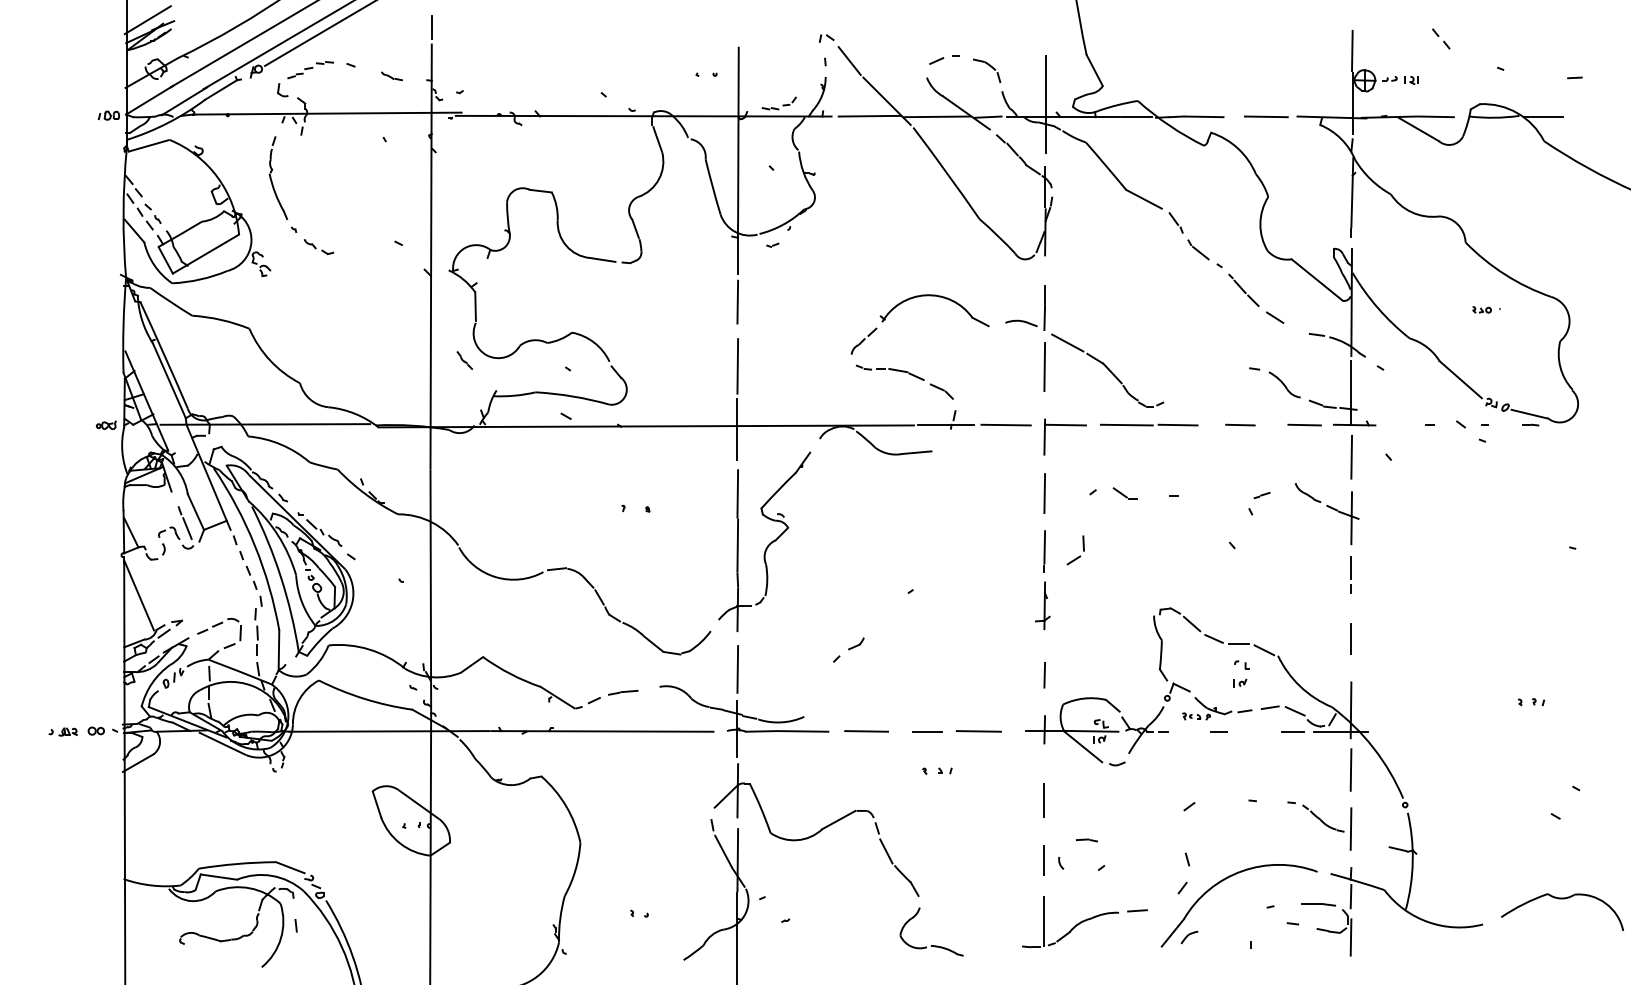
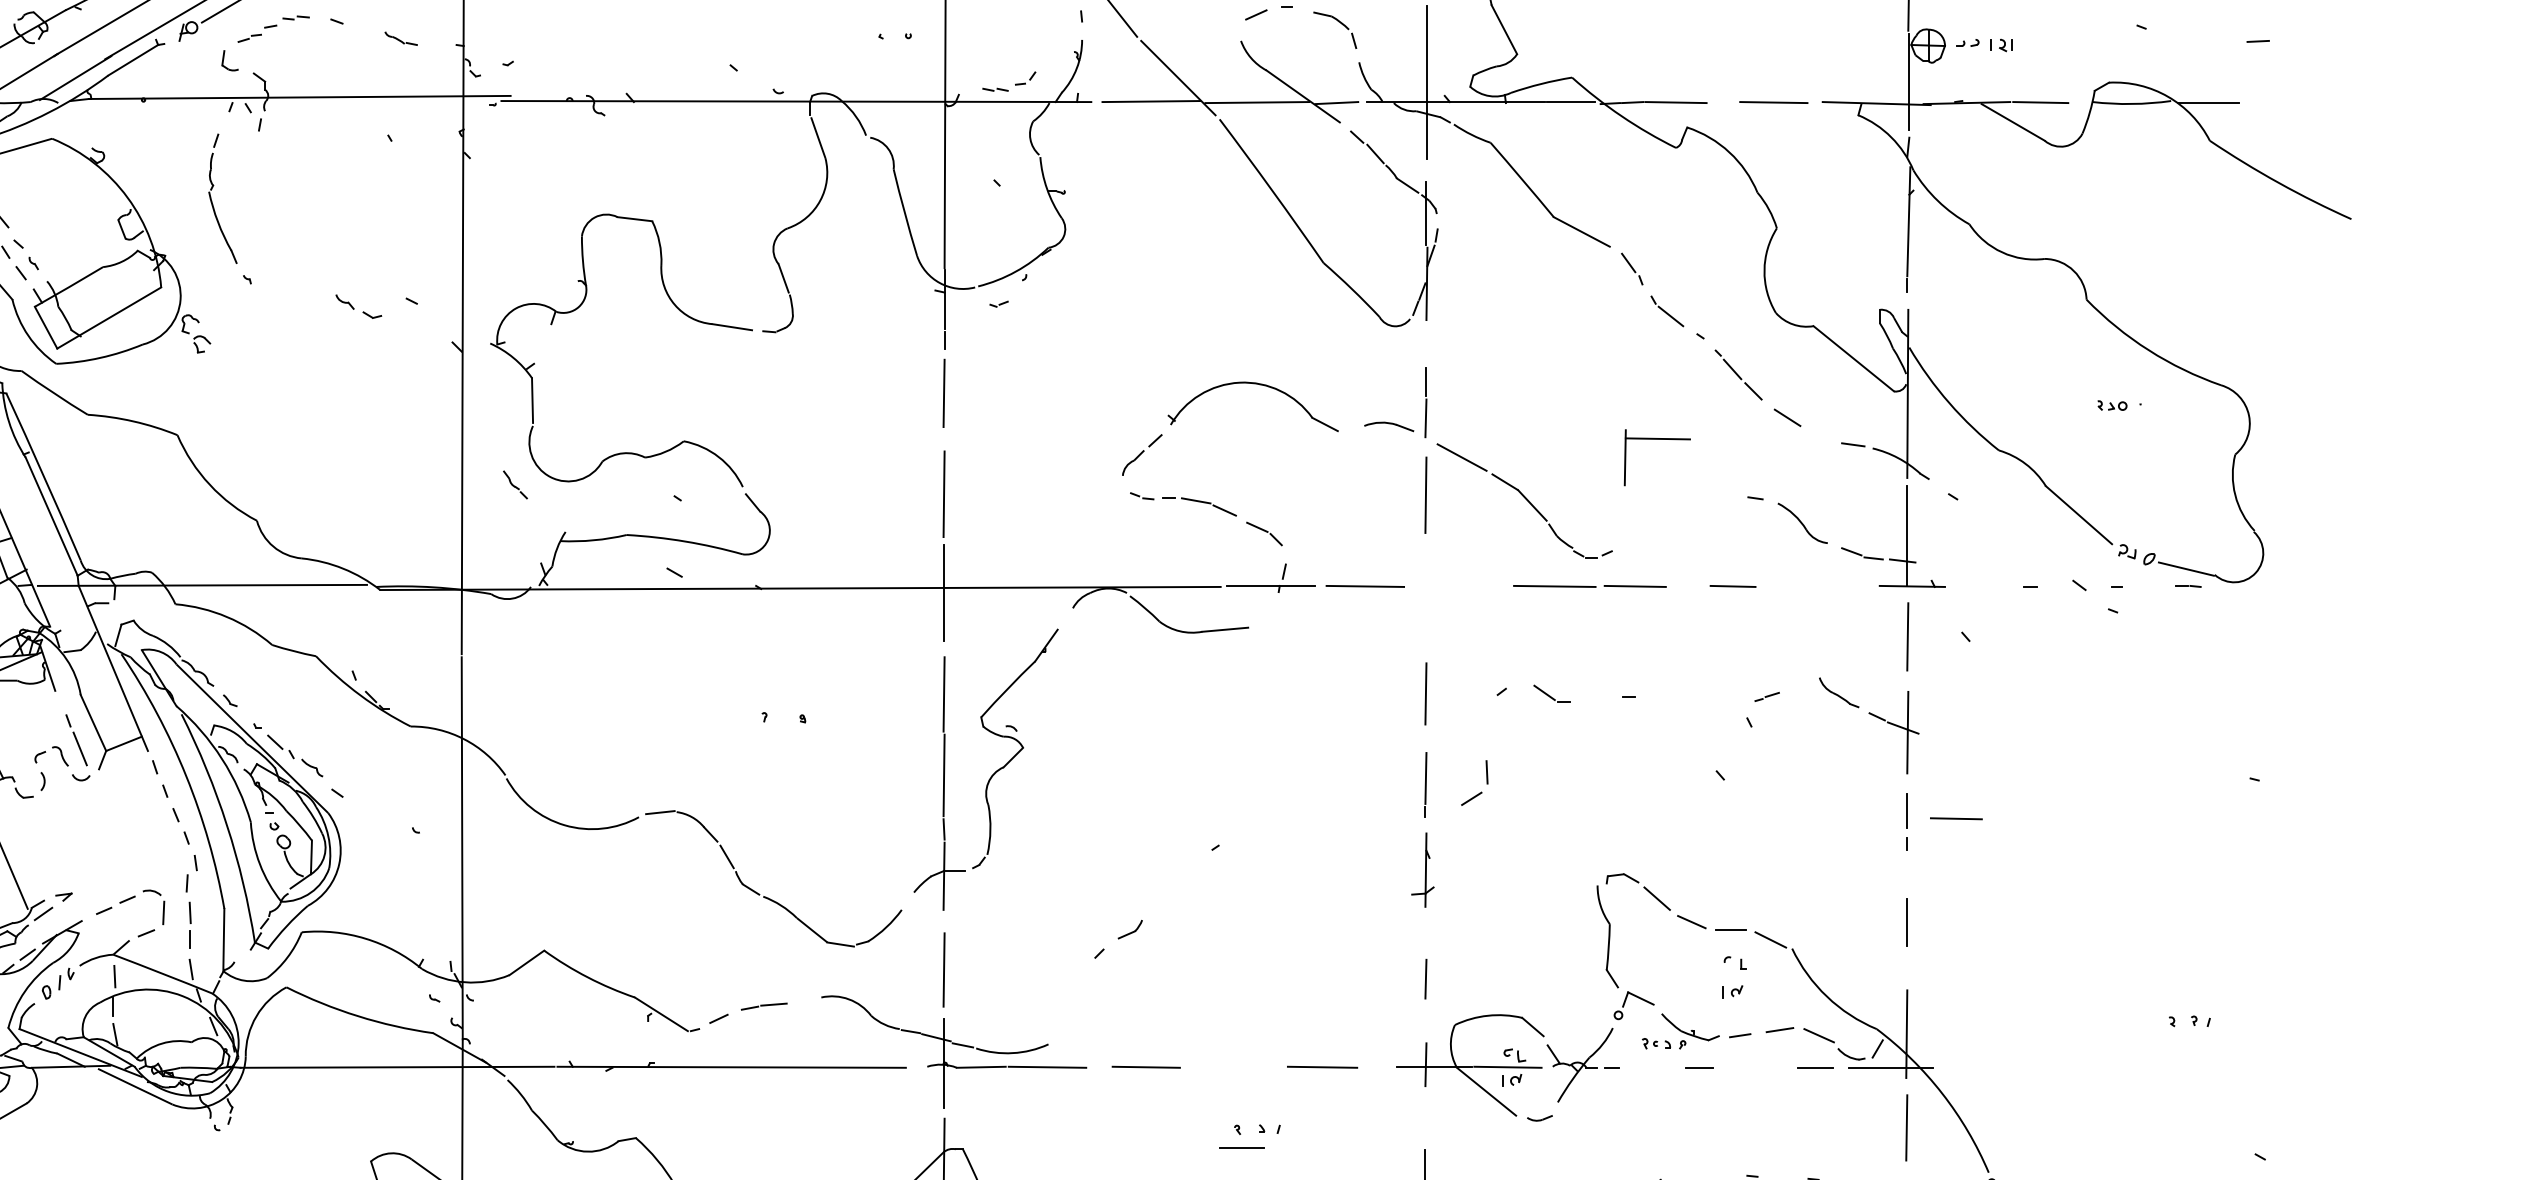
part: (318, 247) -> (358, 307), moved
line: (1304, 424) -> (1956, 817), moved
part: (1064, 425) -> (1656, 439), moved
line: (927, 731) -> (1241, 1147), moved

